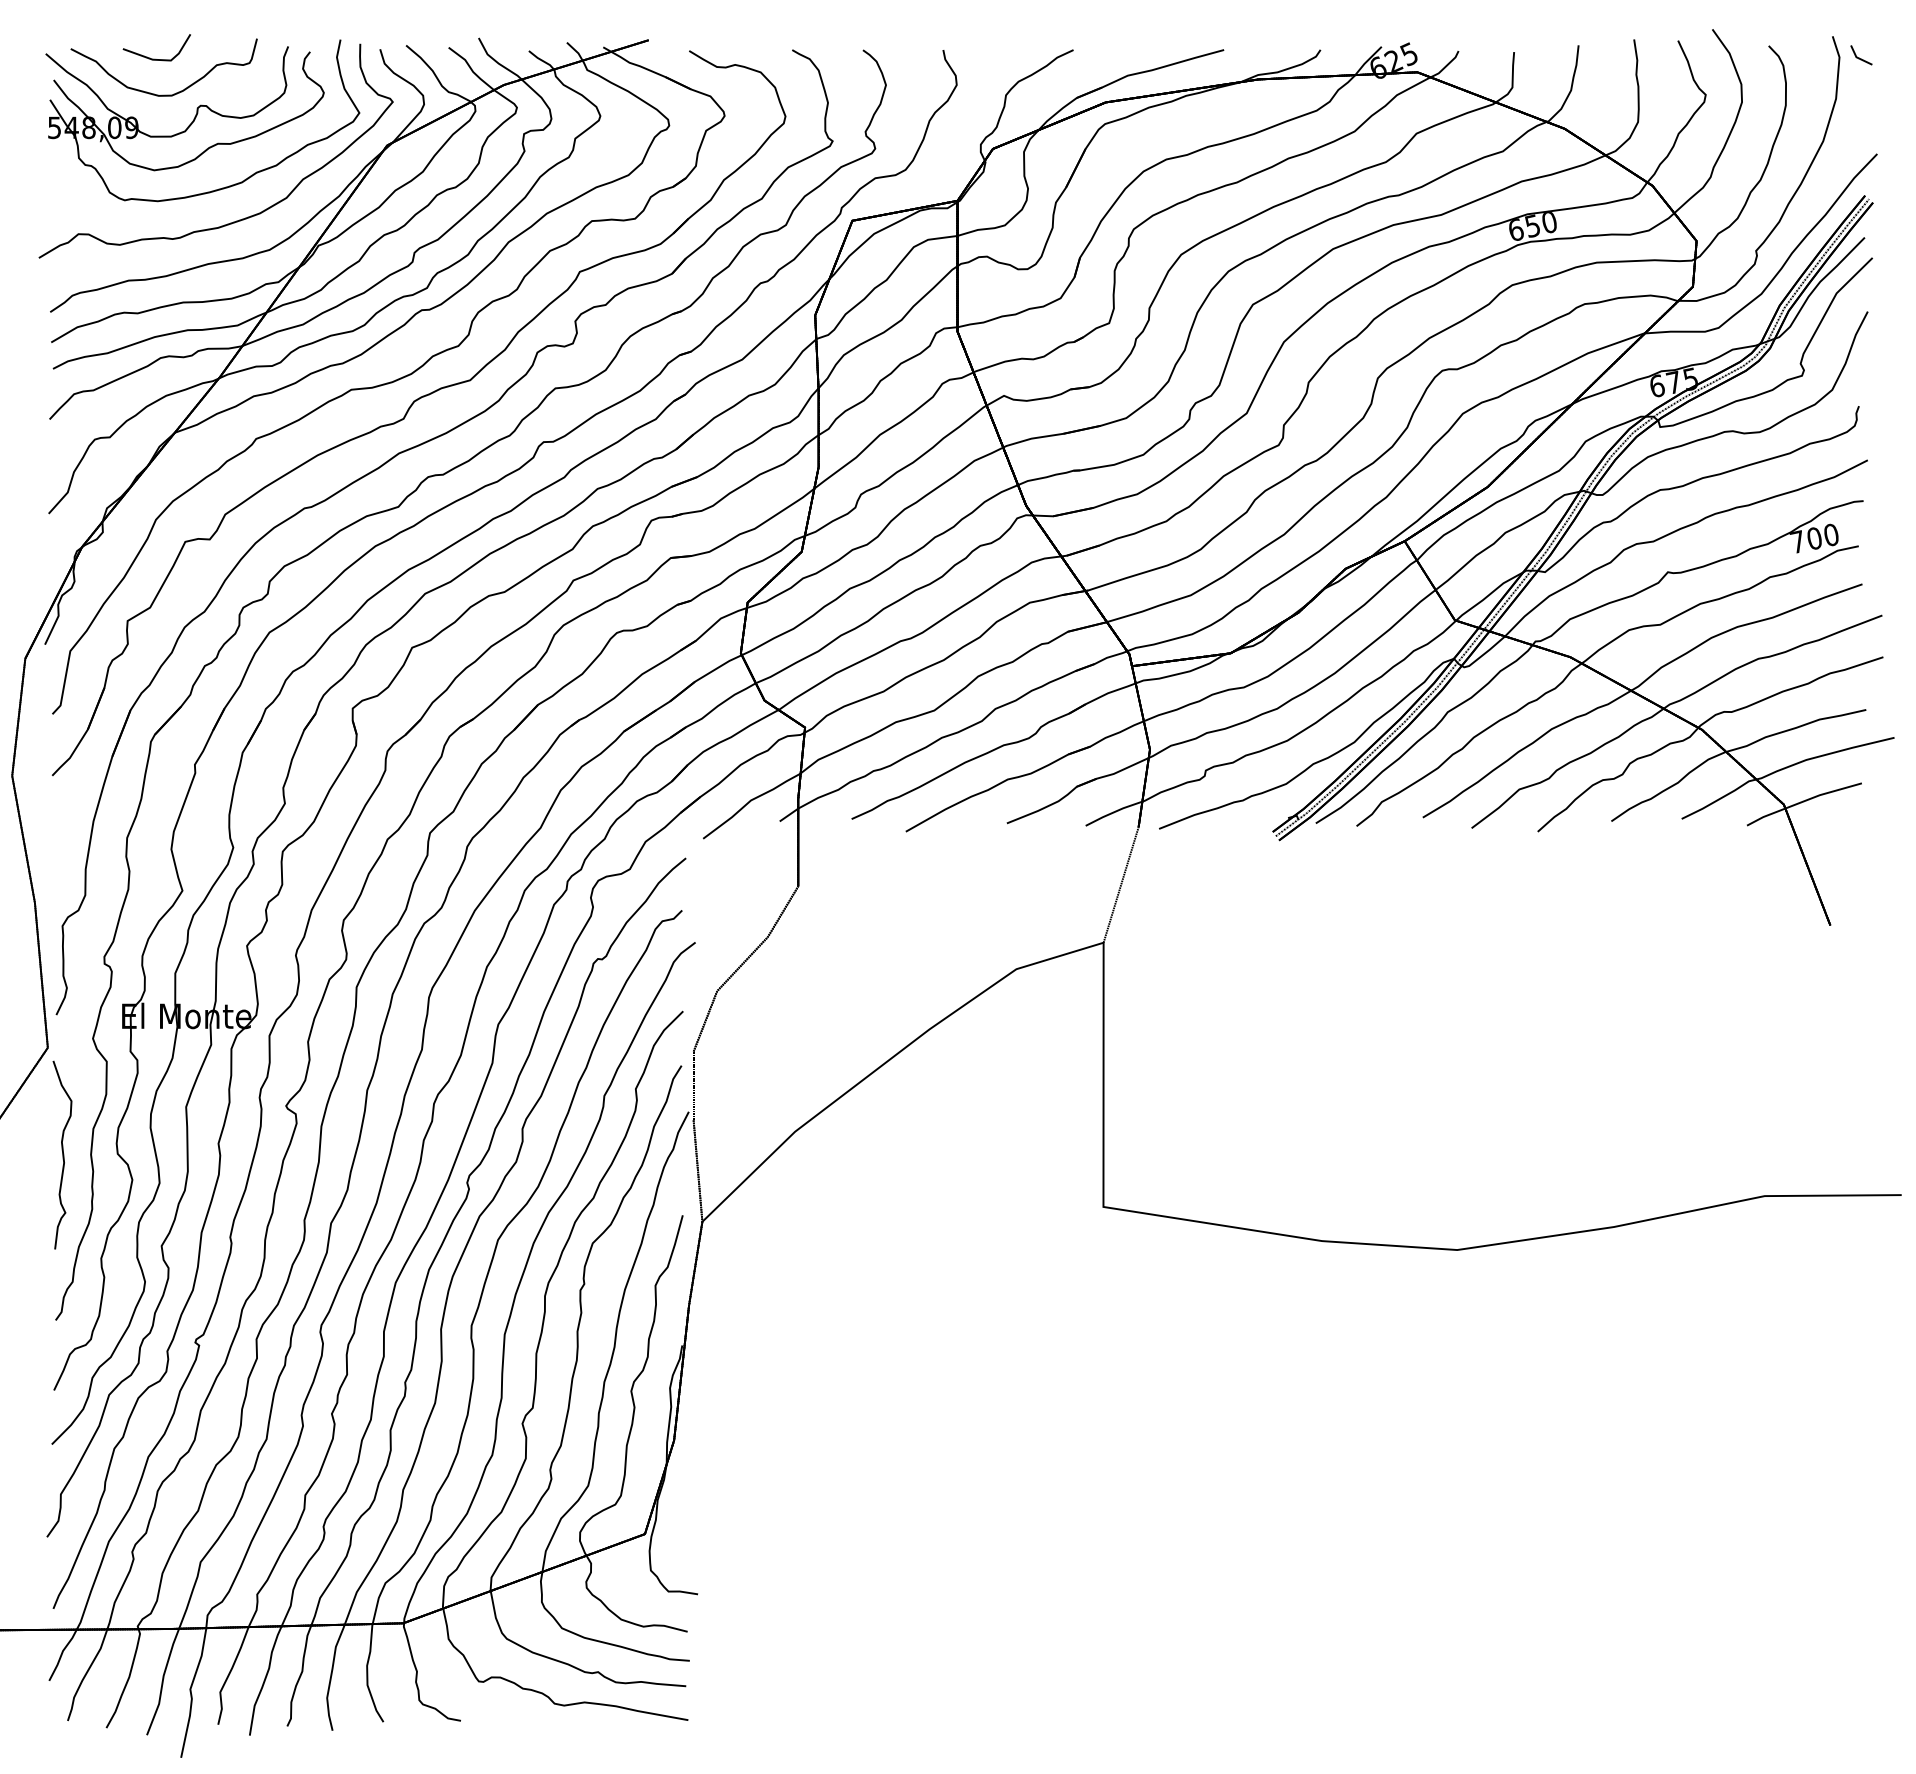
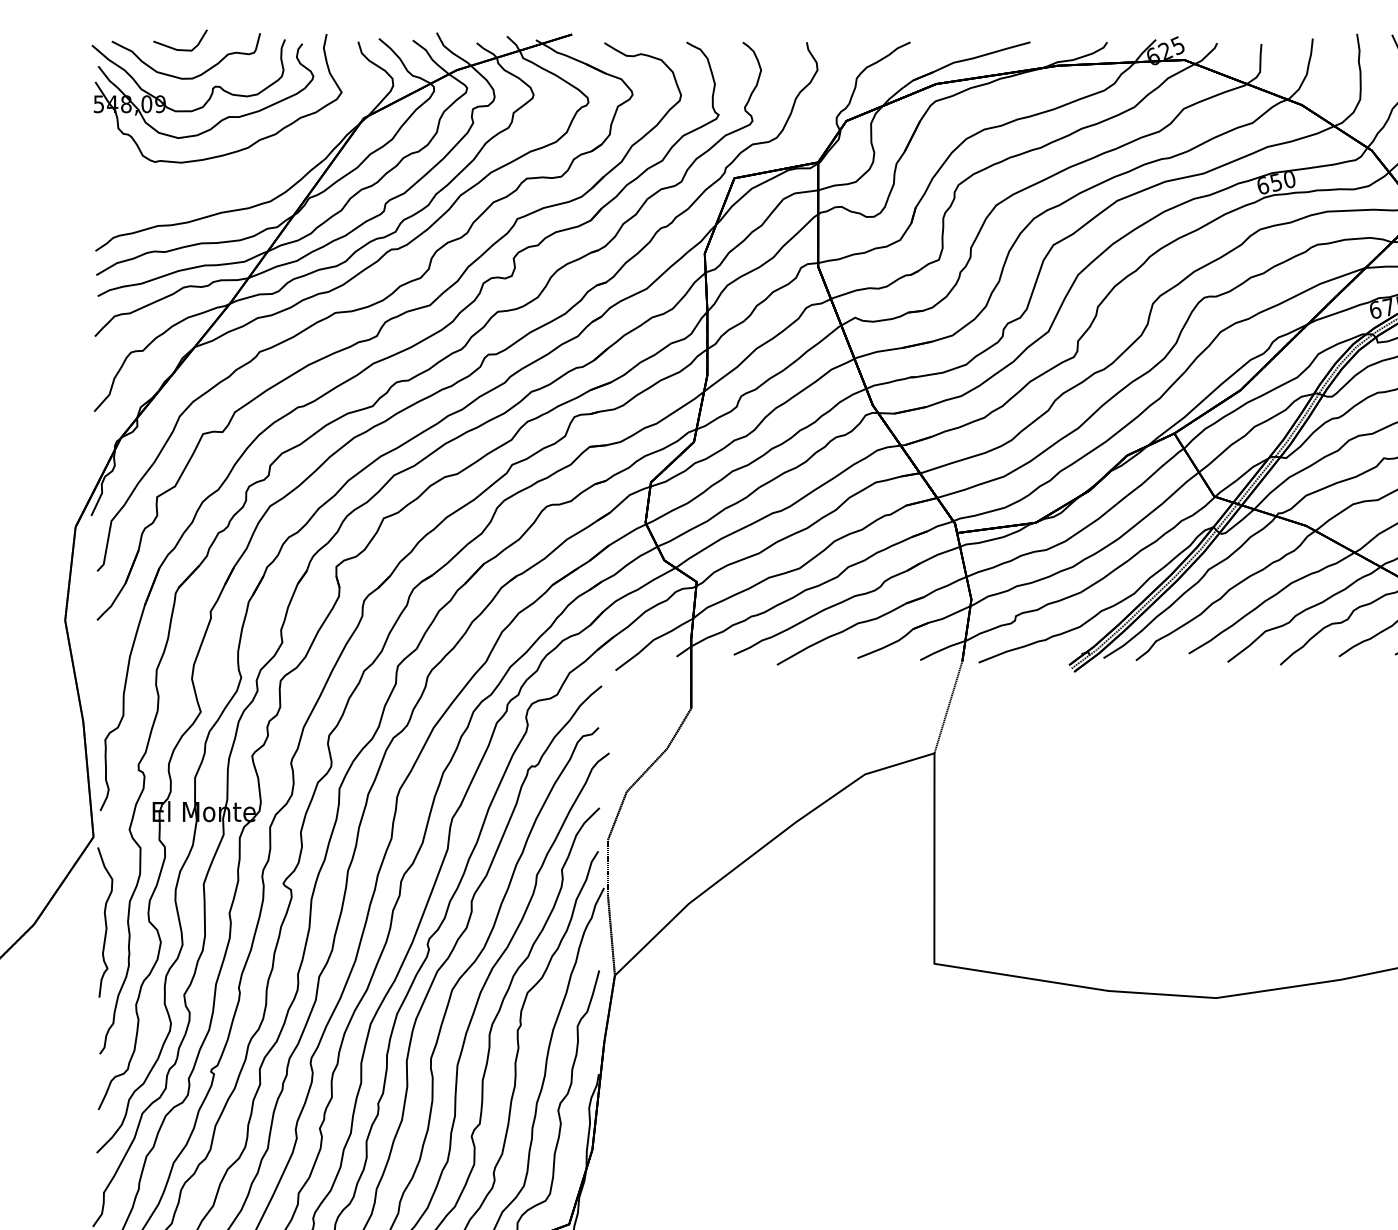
curve: (239, 219) -> (246, 177), removed

